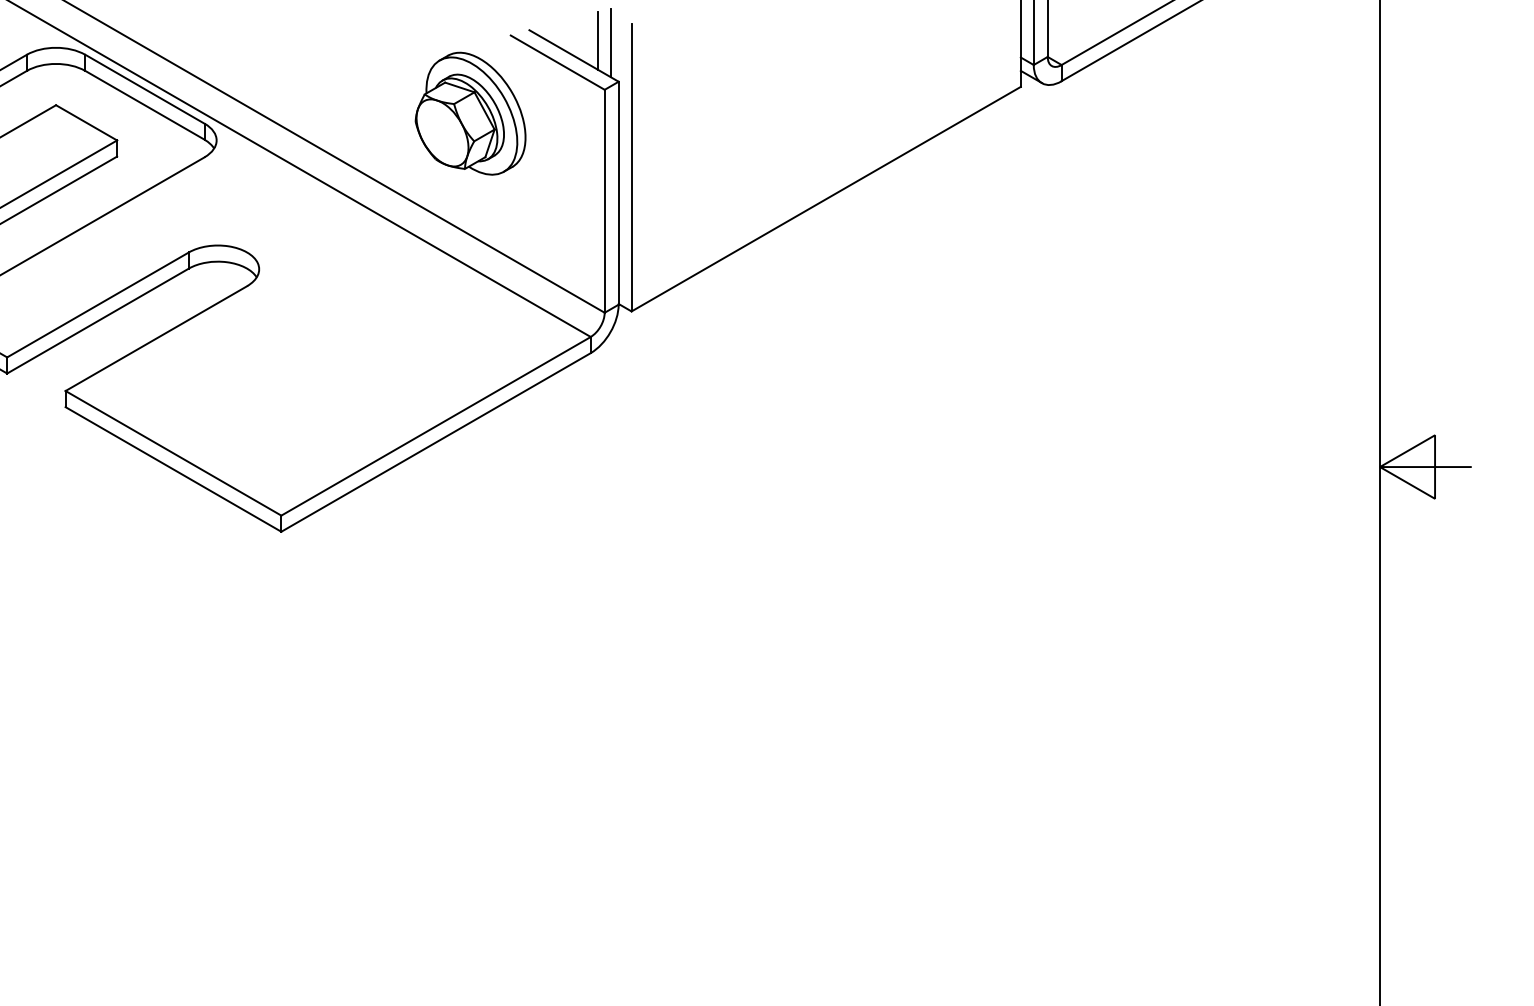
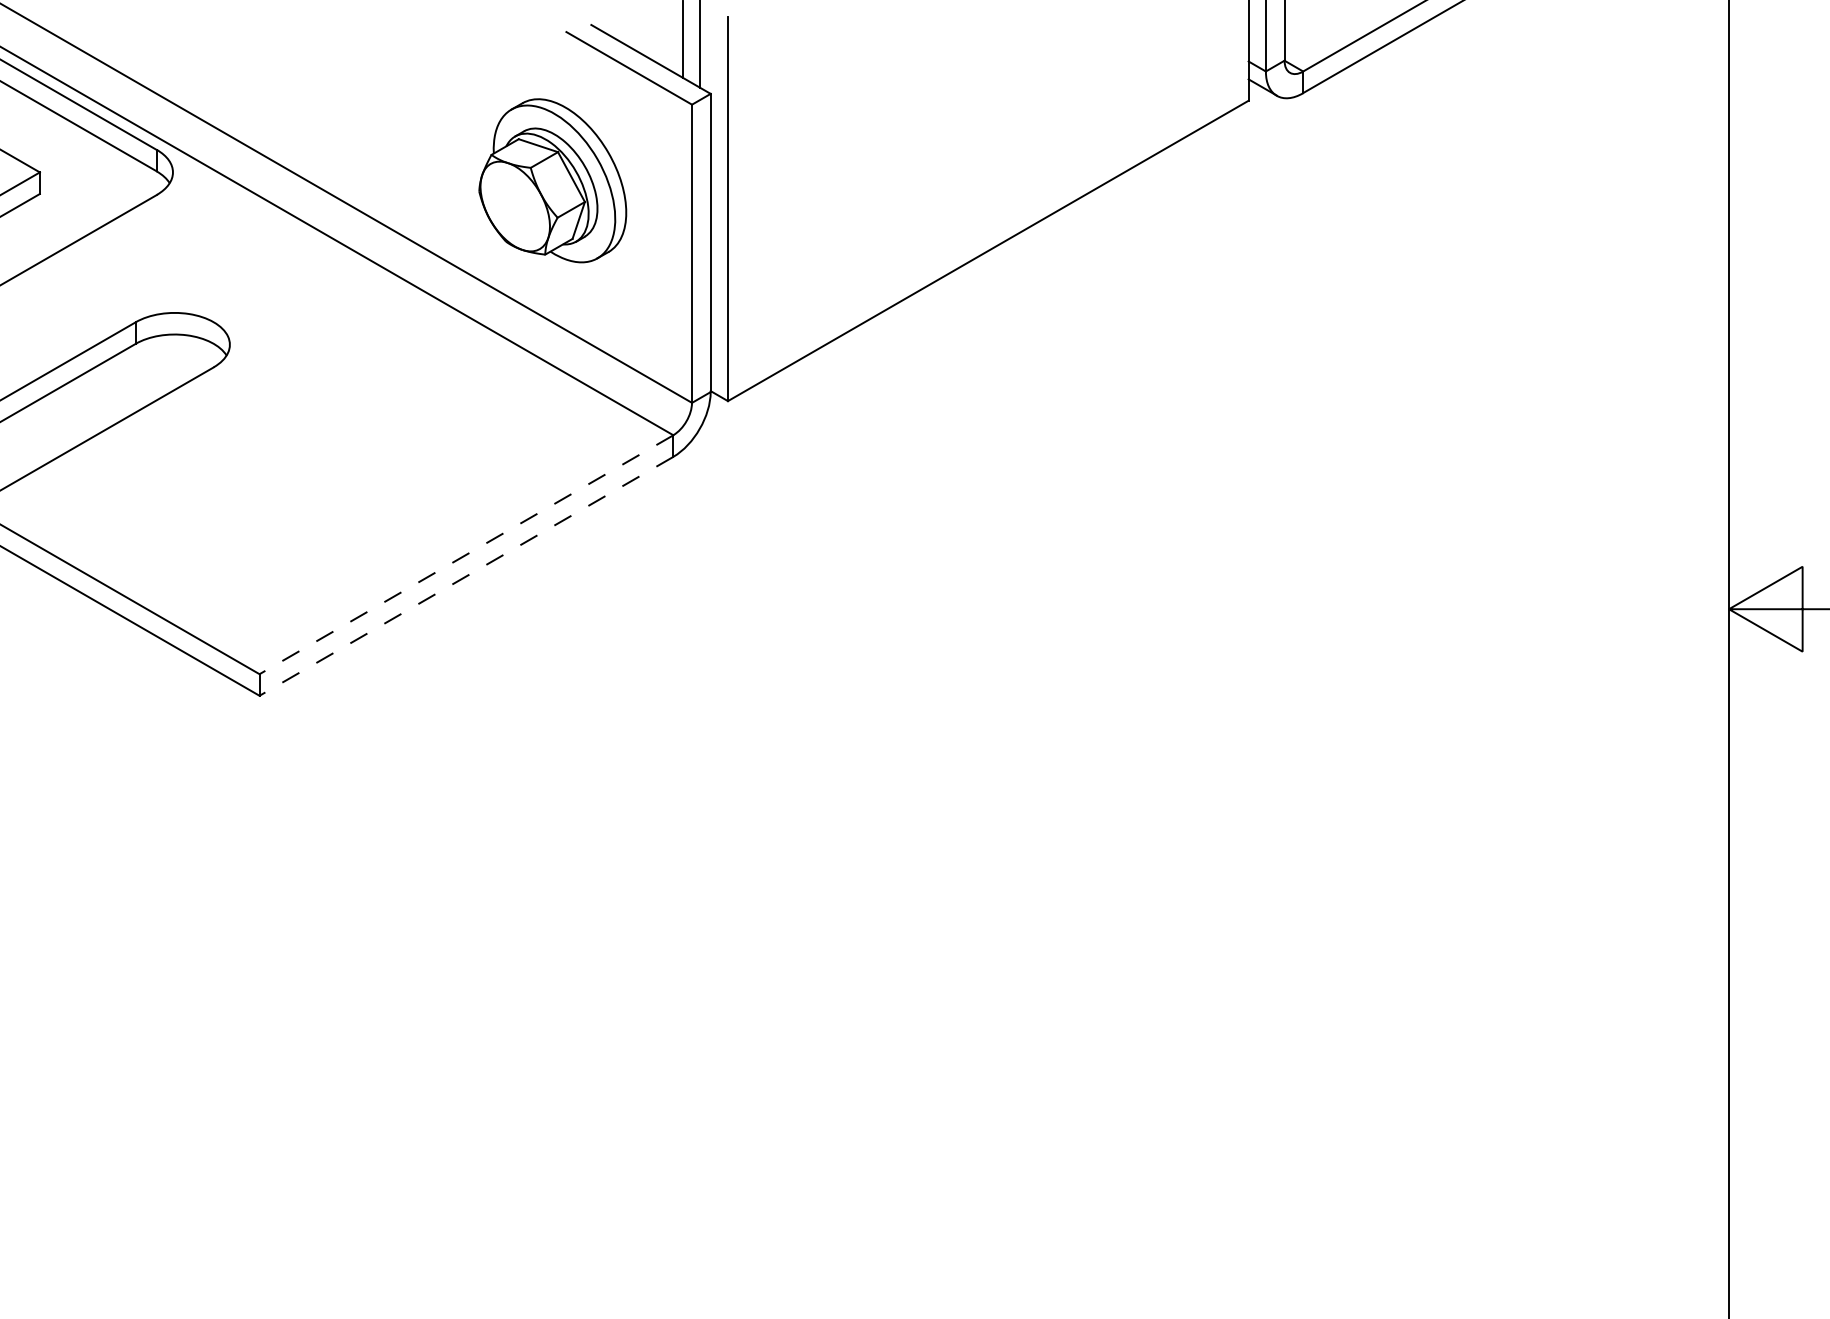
part: (470, 113) -> (552, 180), moved
line: (436, 426) -> (467, 554), solid -> dashed
line: (436, 442) -> (467, 576), solid -> dashed

